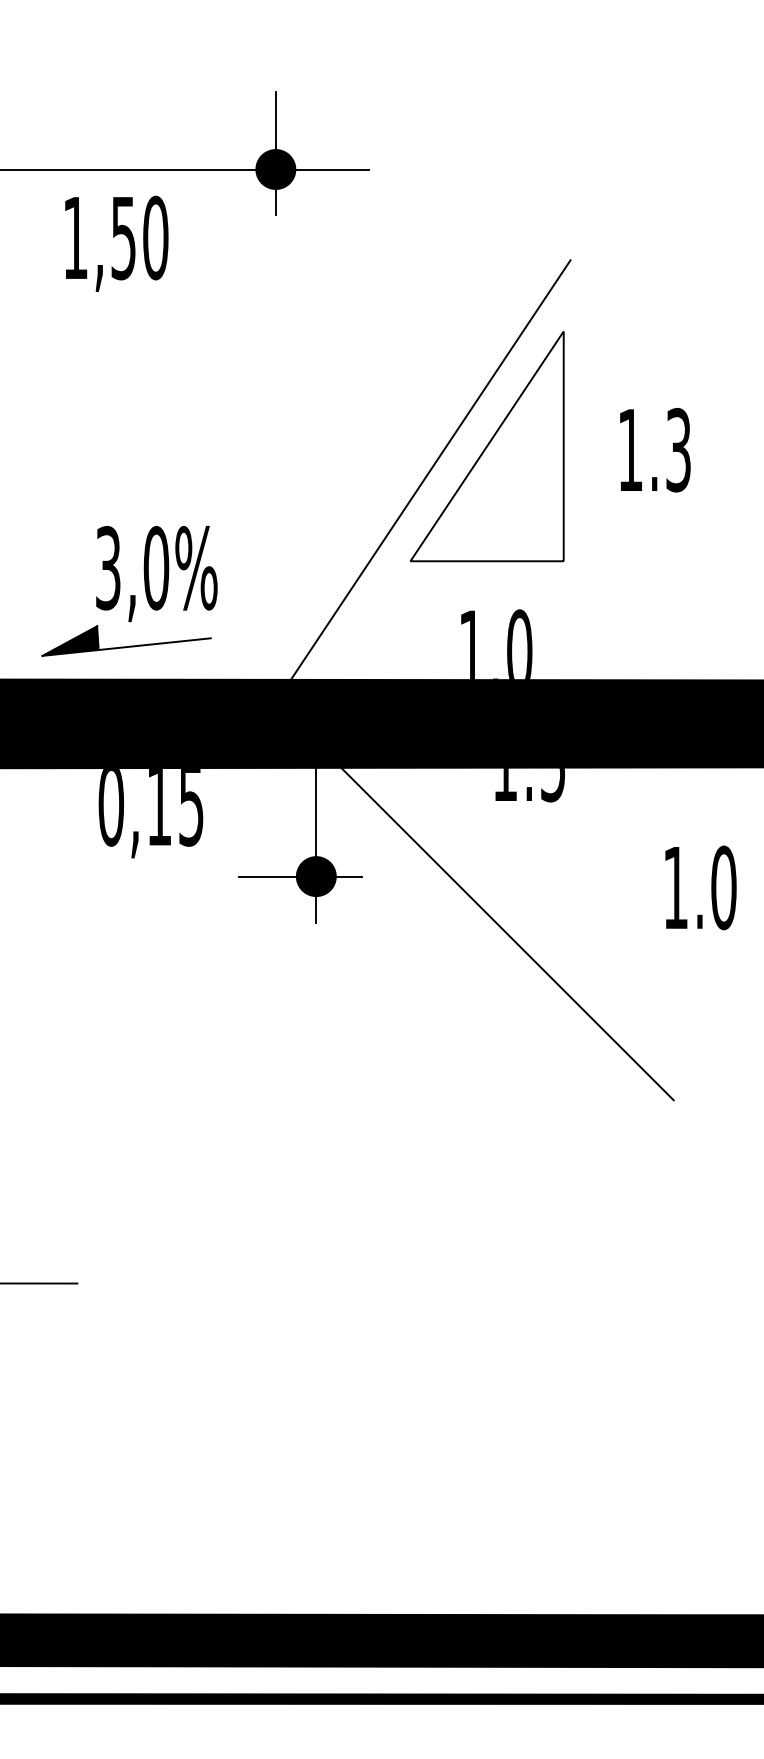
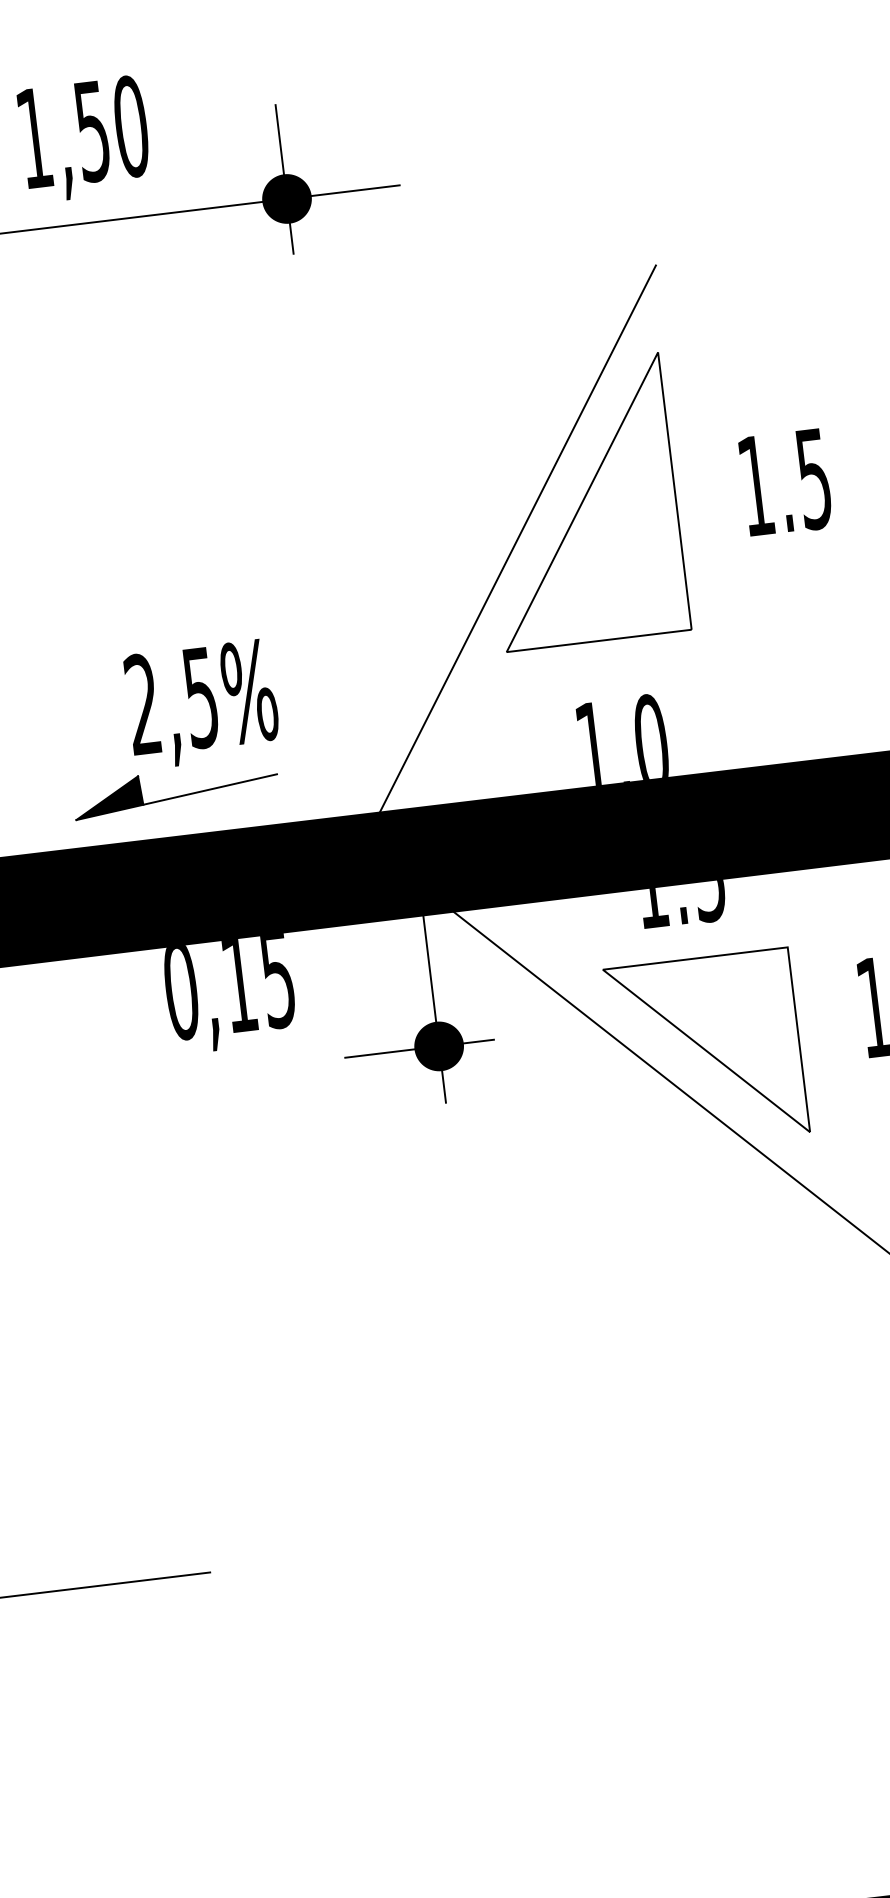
text: (116, 243) -> (84, 138), moved
text: (678, 449) -> (813, 478), 1.3 -> 1.5
text: (132, 568) -> (172, 701), 3,0% -> 2,5%
part: (534, 906) -> (706, 1050), added

